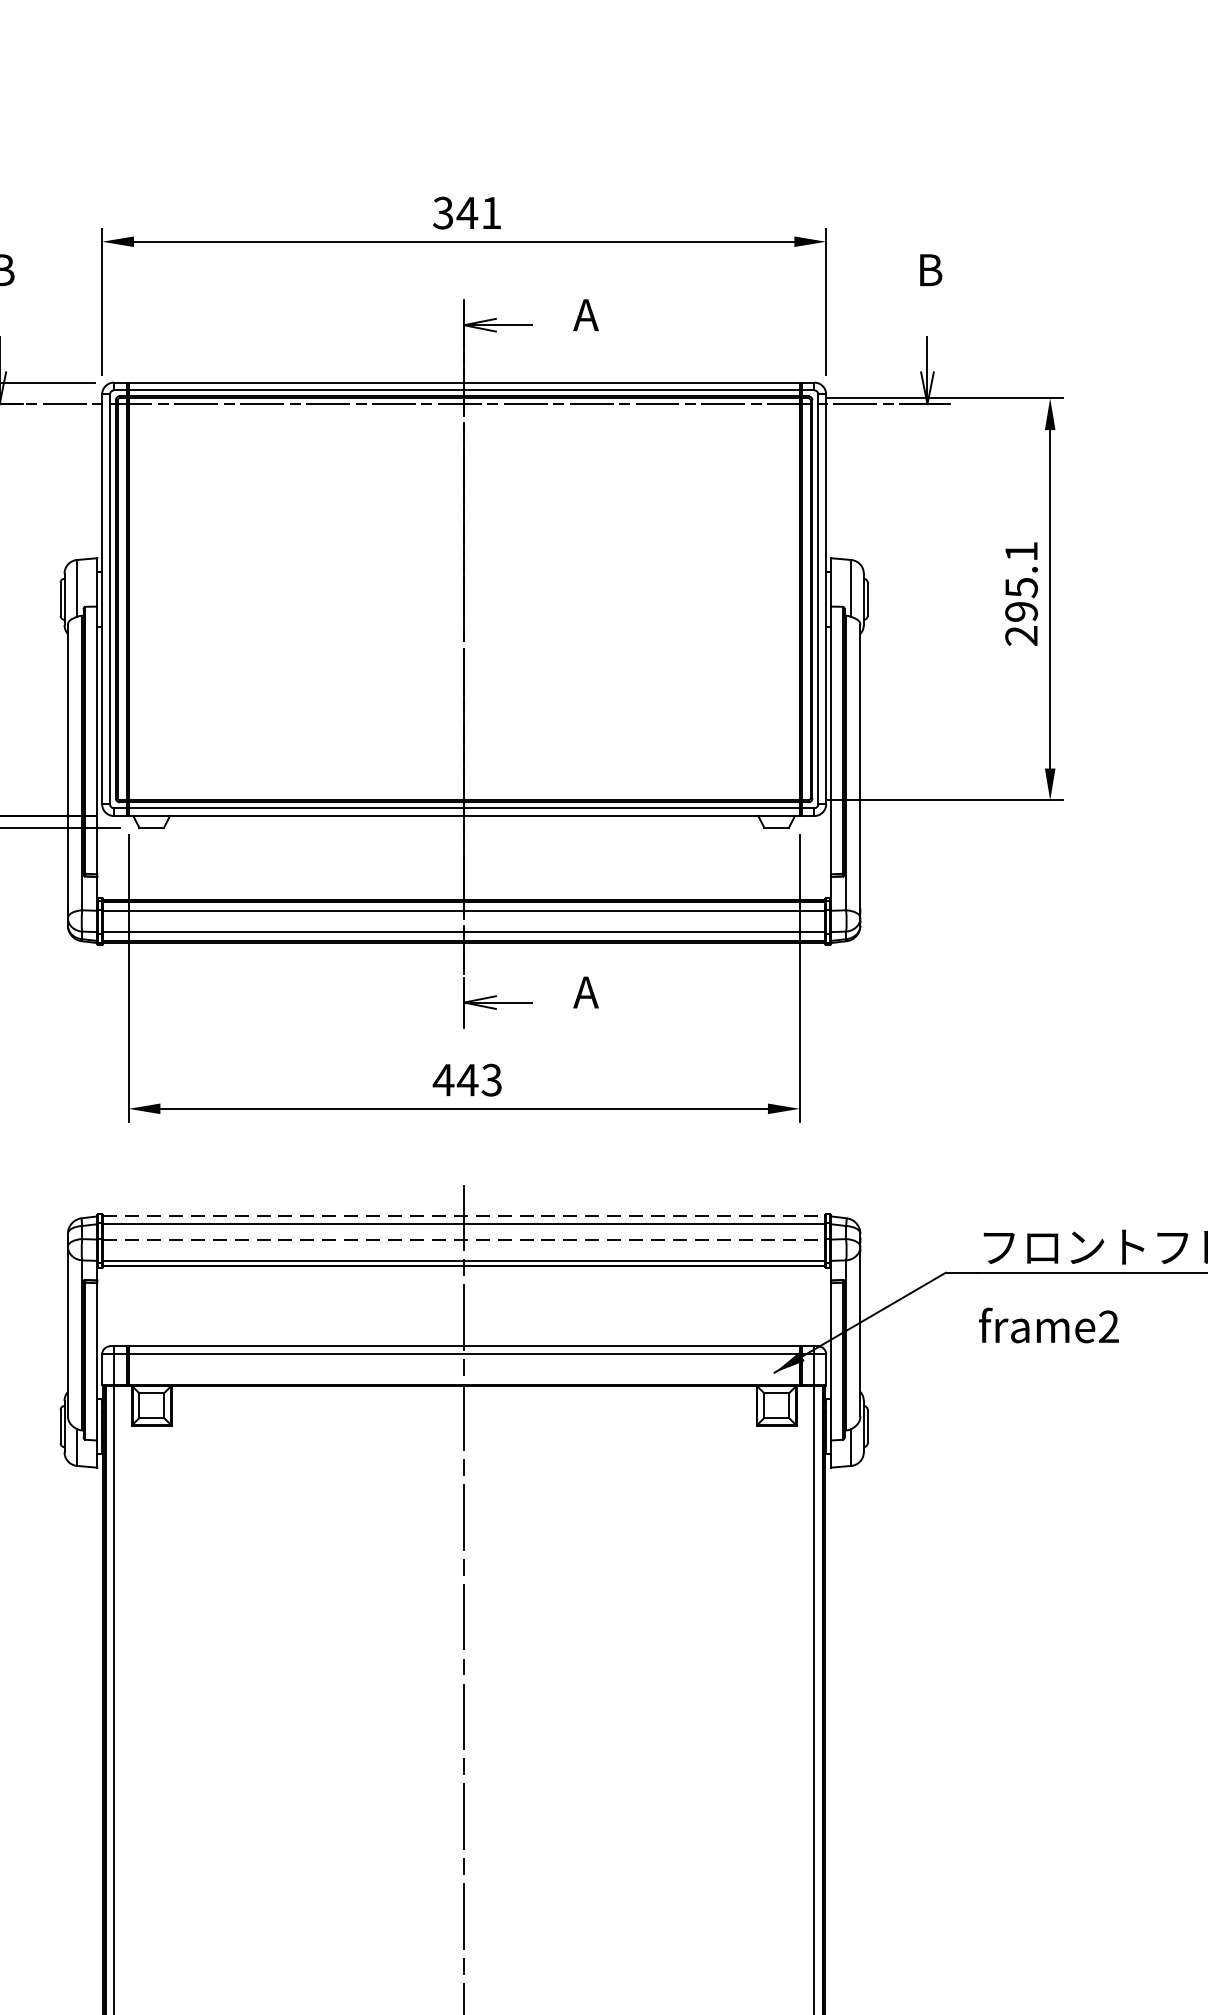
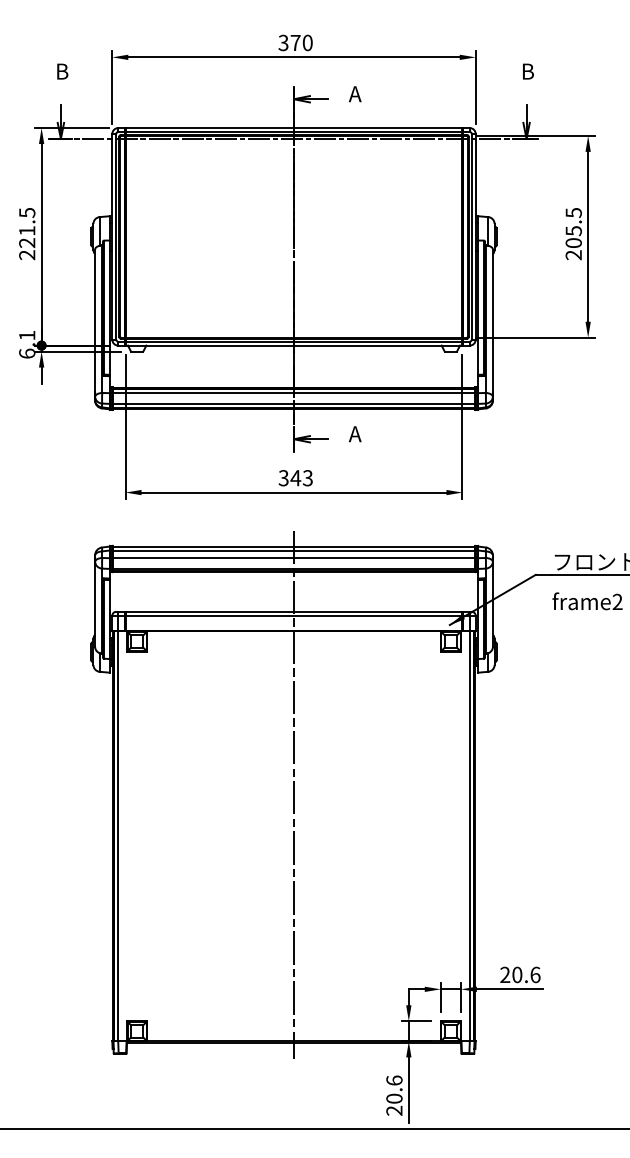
text: (479, 212) -> (301, 42), 341 -> 370
text: (1020, 582) -> (573, 228), 295.1 -> 205.5
text: (443, 1080) -> (283, 478), 443 -> 343
line: (465, 1216) -> (294, 546), dashed -> solid
line: (465, 1240) -> (294, 558), dashed -> solid

